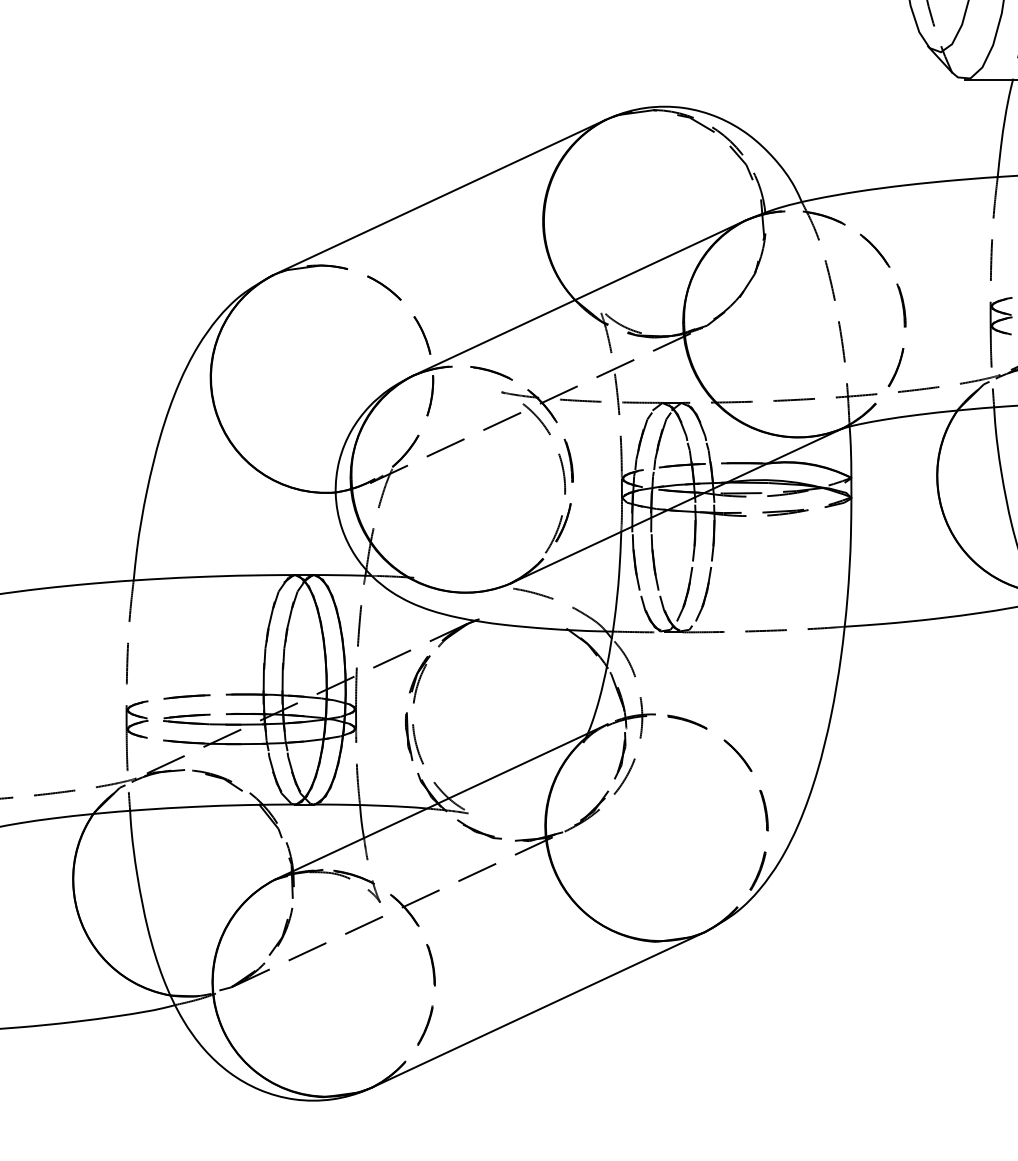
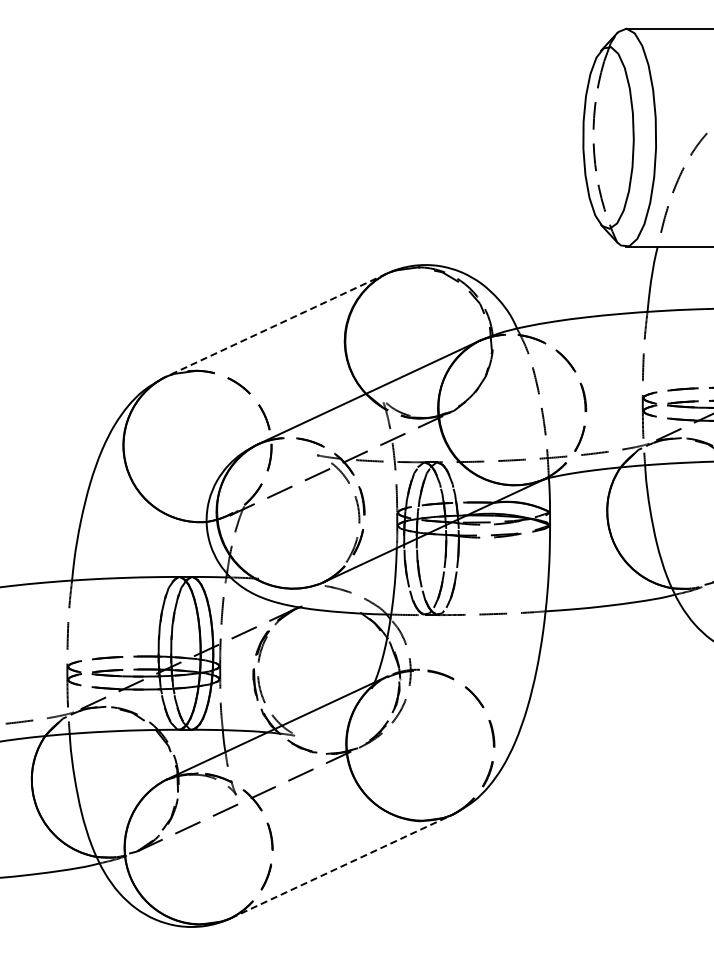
line: (439, 197) -> (275, 325), solid -> dashed
line: (539, 1009) -> (342, 866), solid -> dashed

